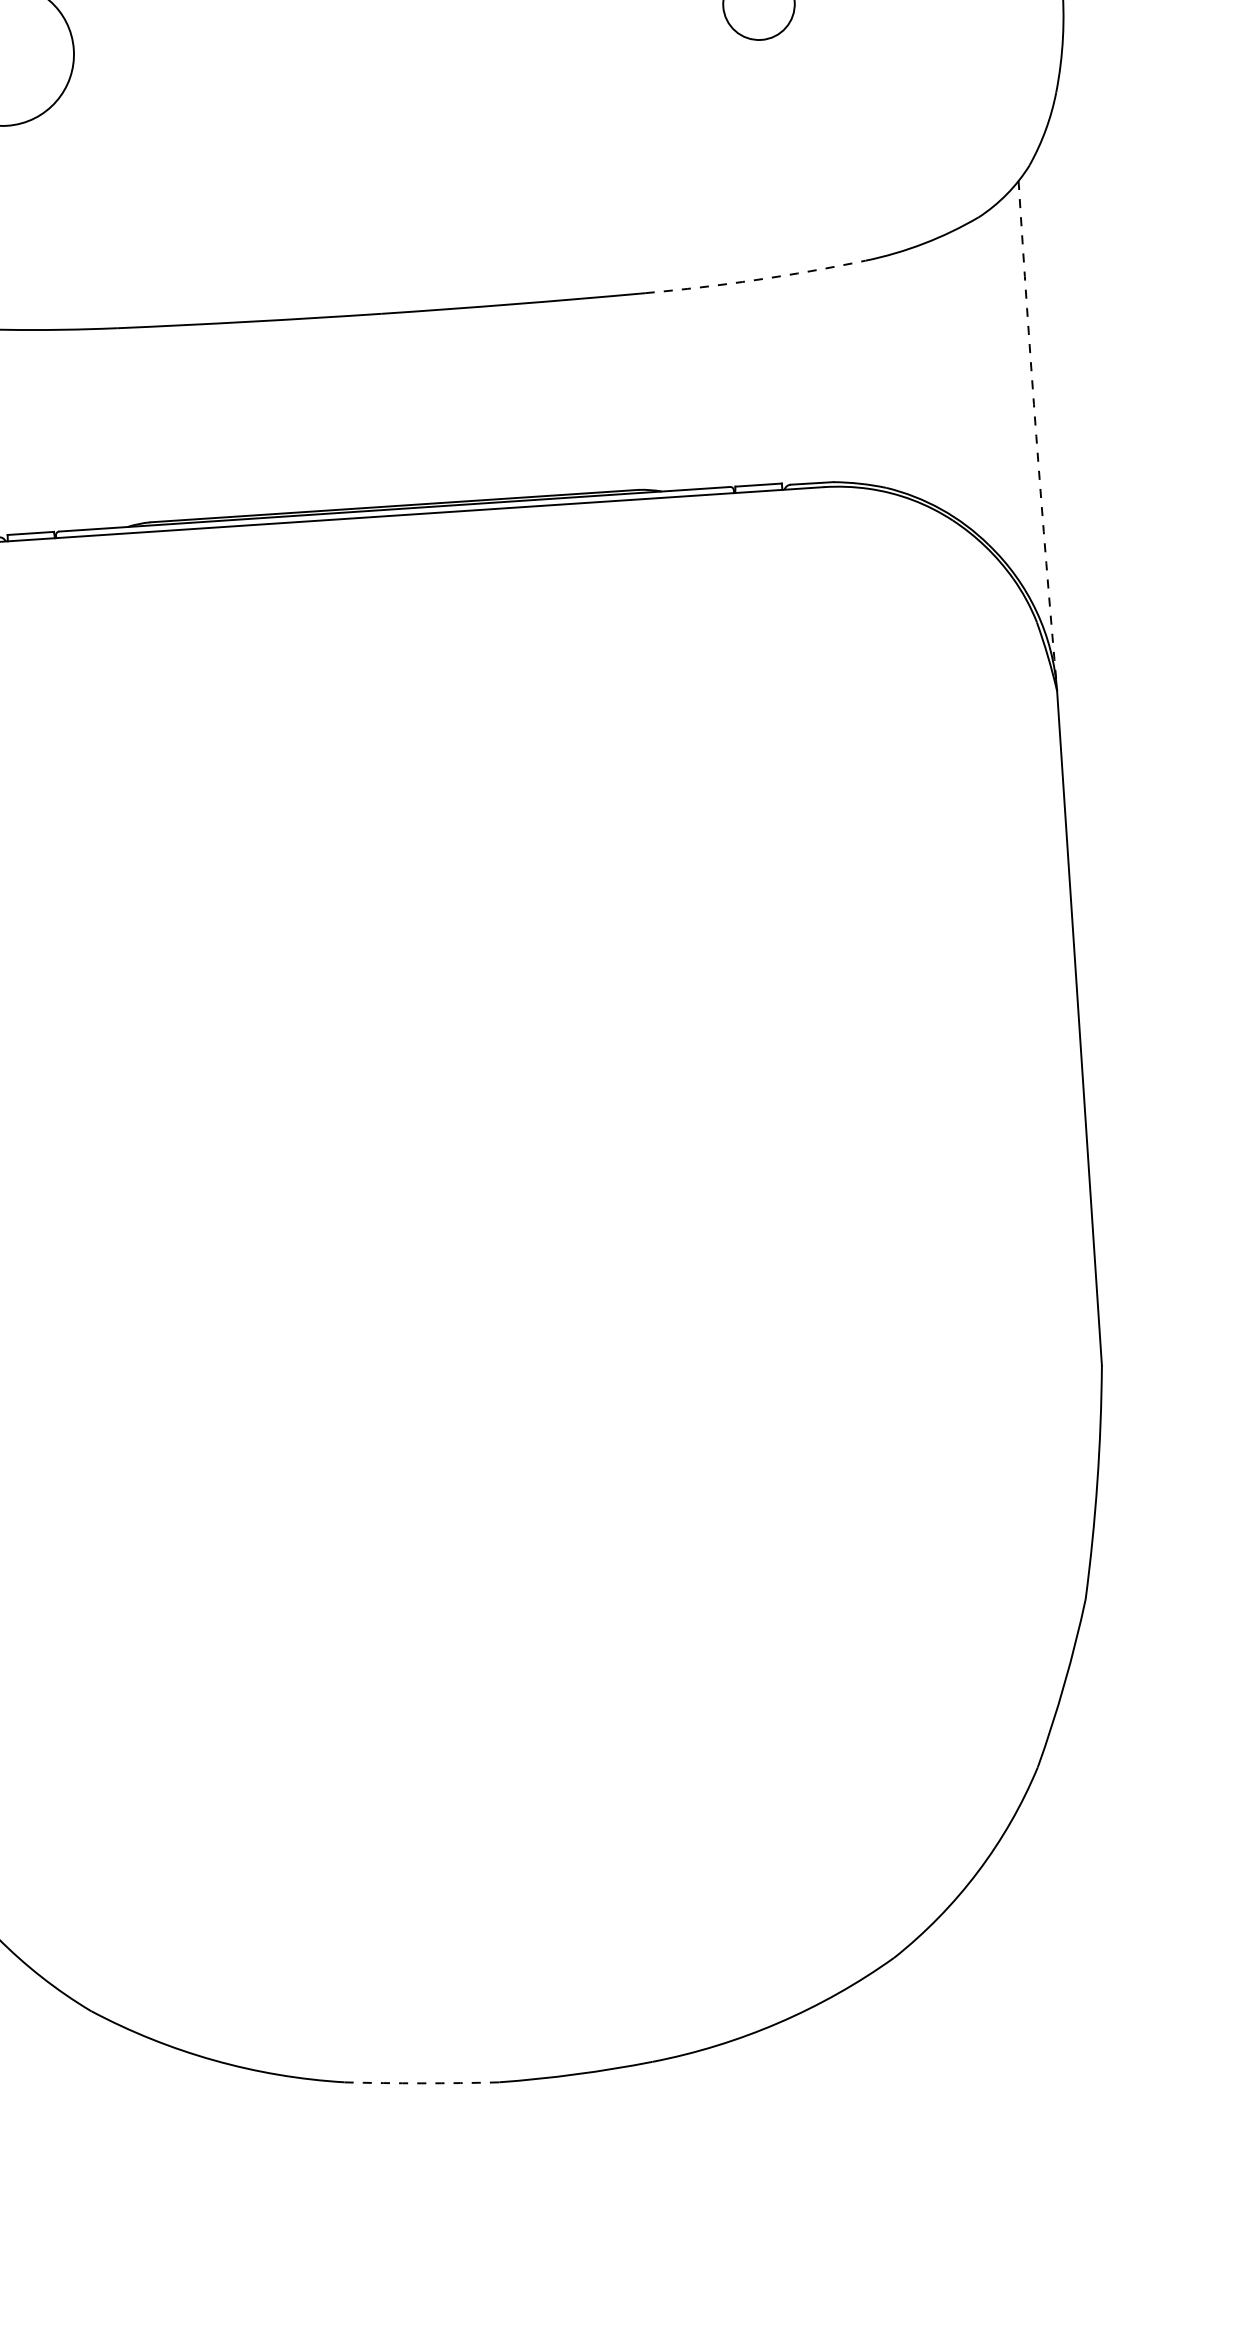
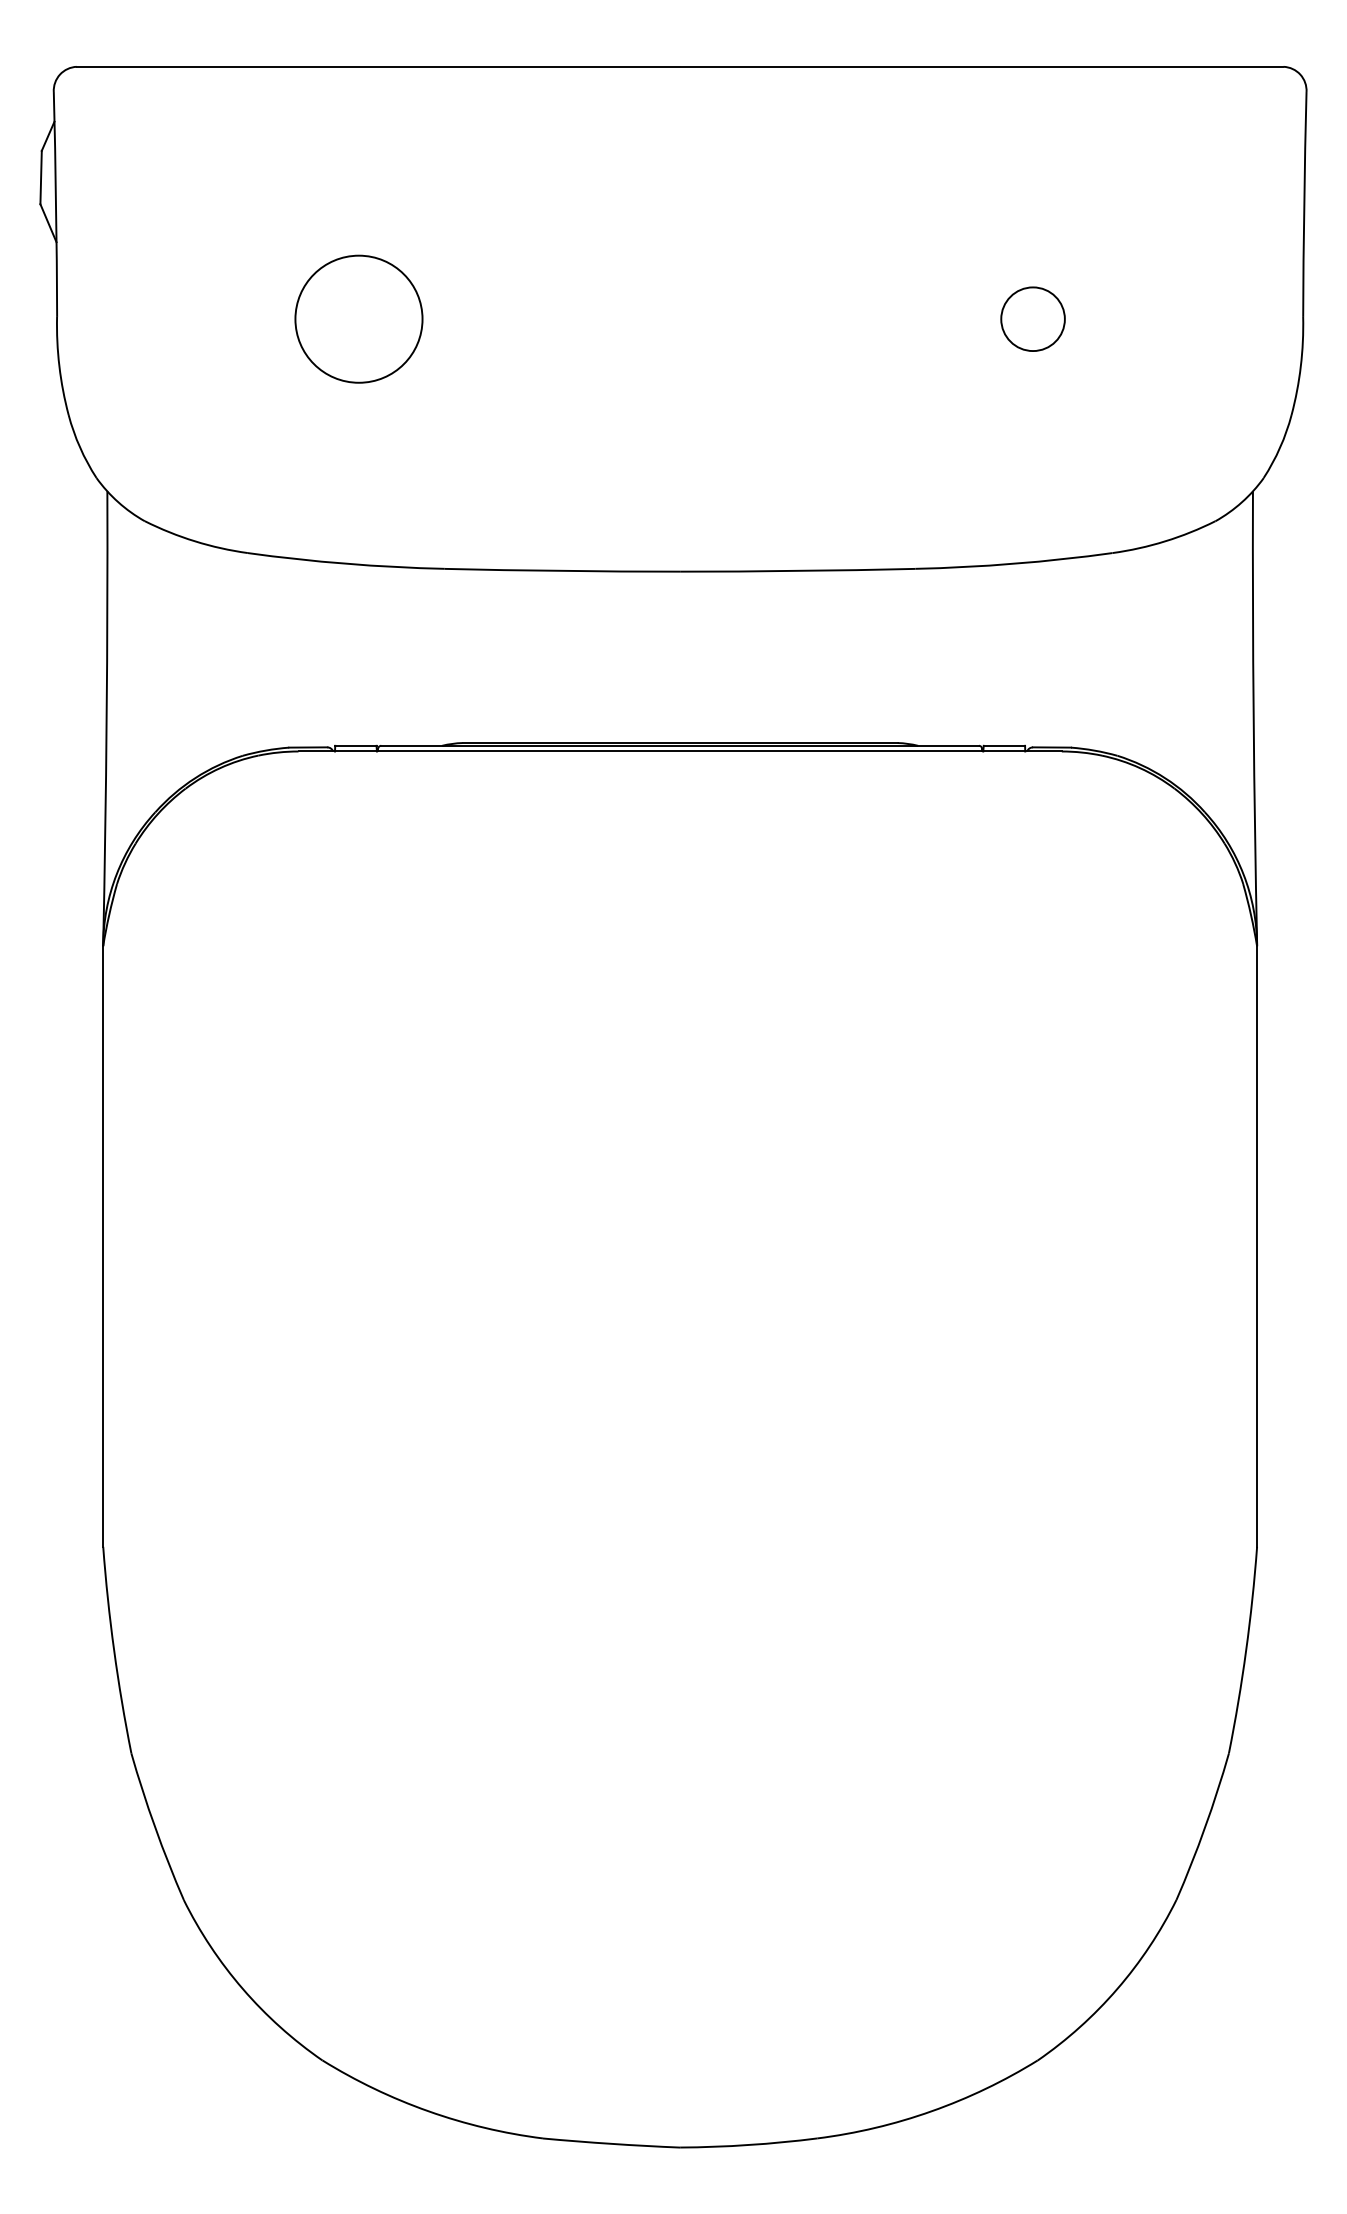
arc: (756, 279) -> (1014, 563), dashed -> solid
arc: (1036, 435) -> (1253, 718), dashed -> solid
arc: (421, 2082) -> (611, 2143), dashed -> solid

